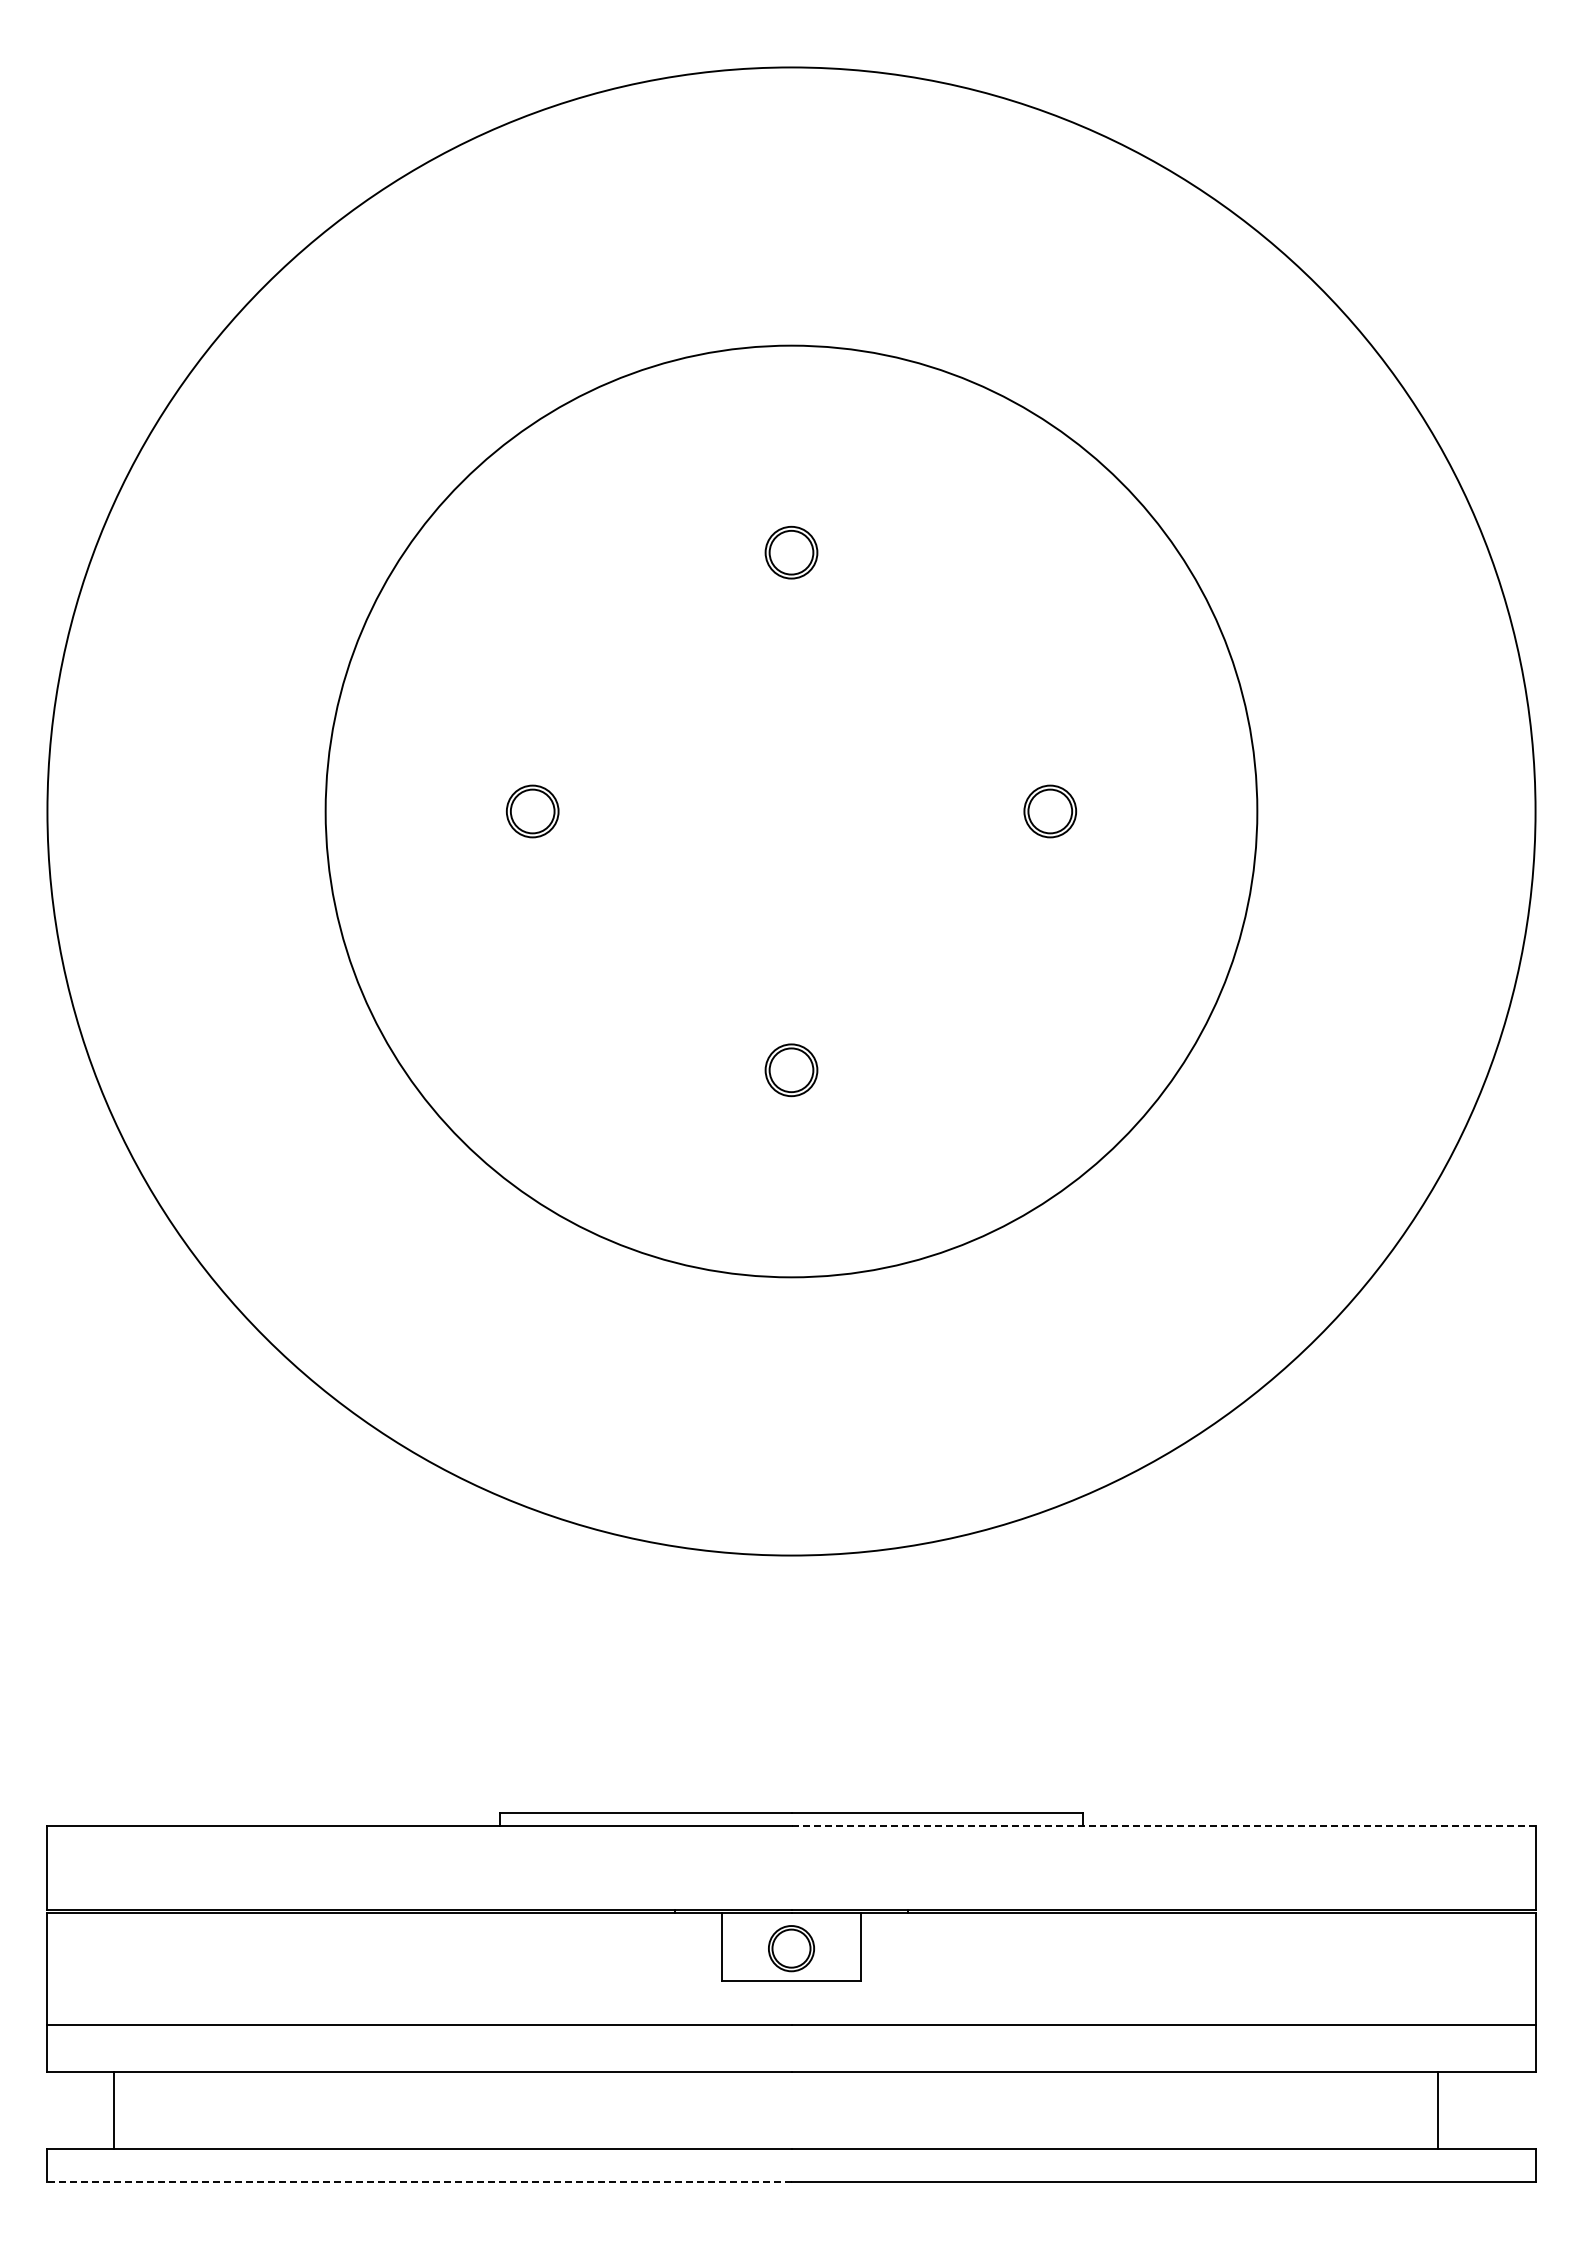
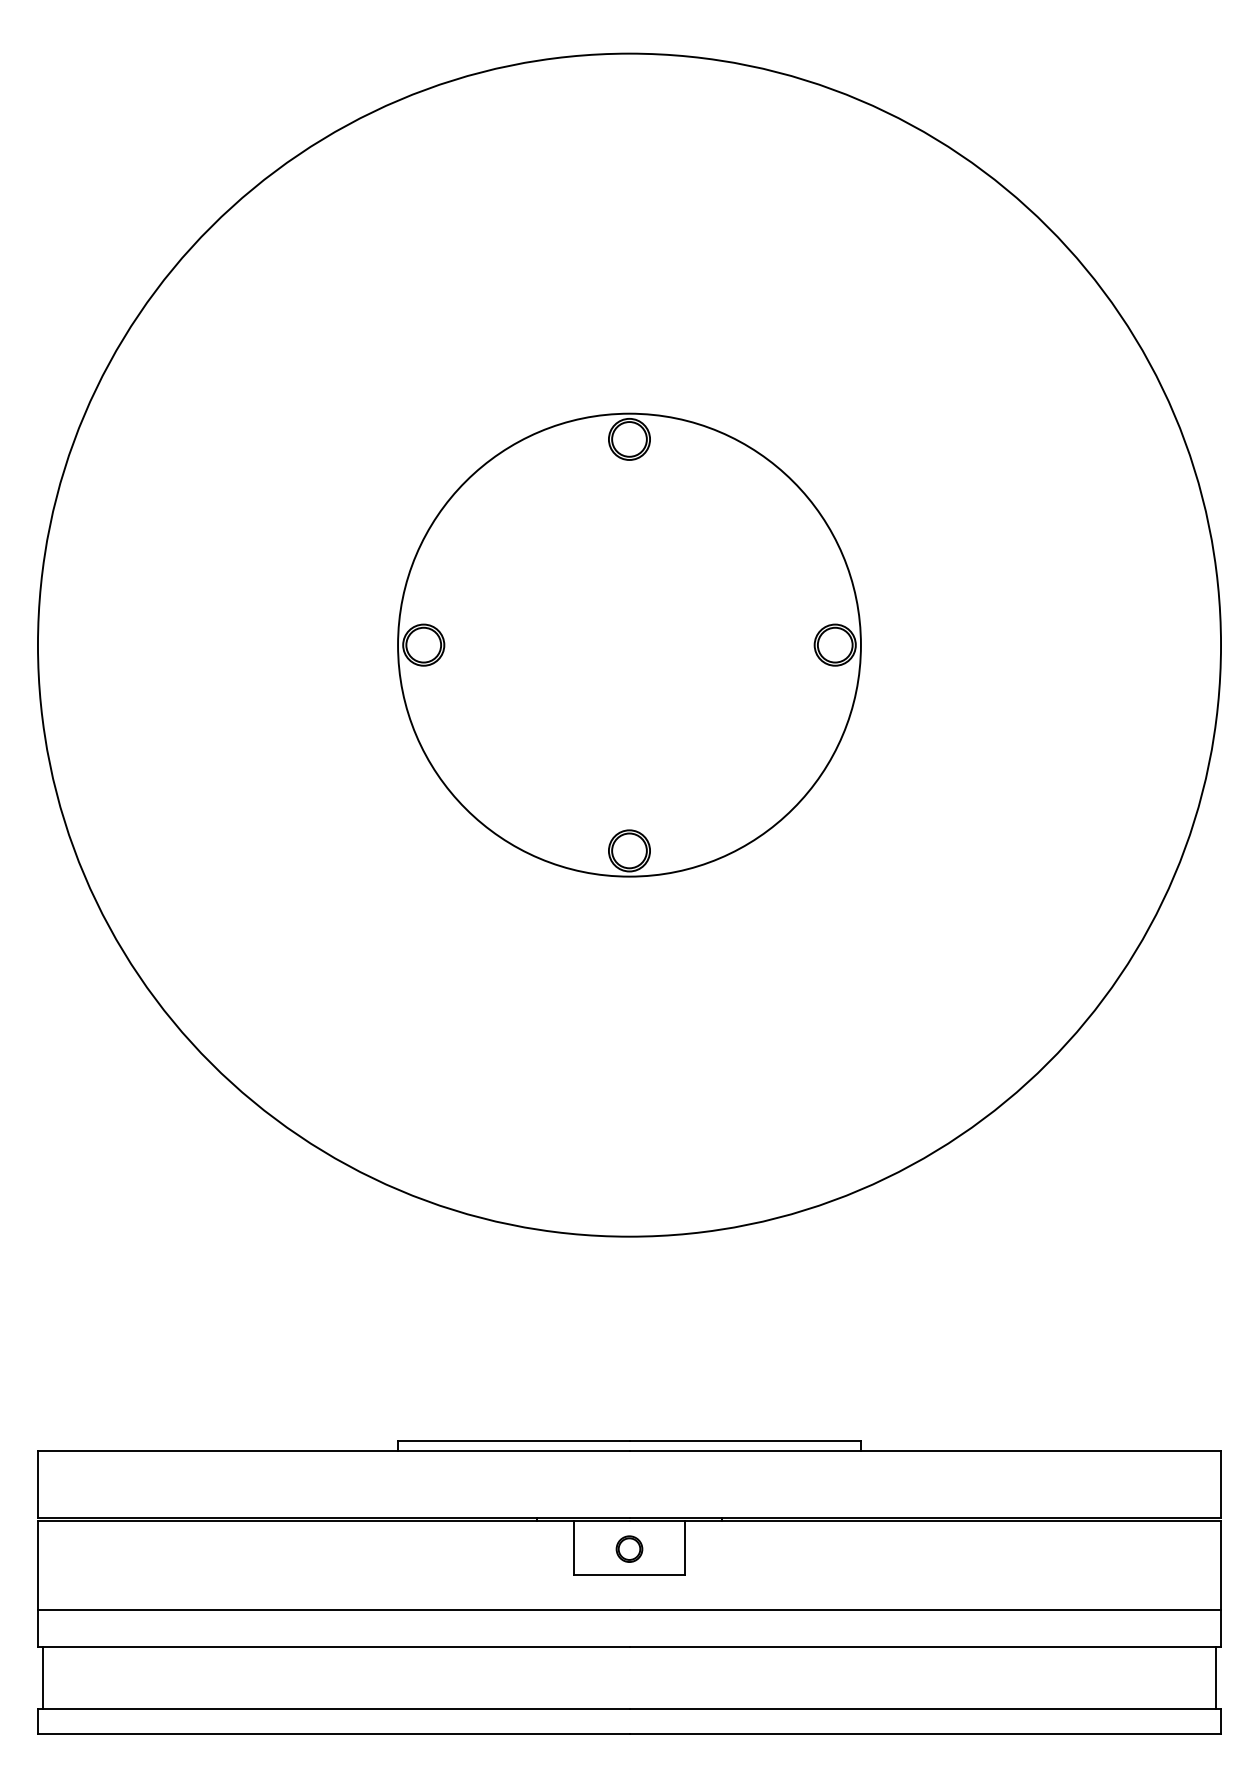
circle: (791, 811) -> (629, 645), size x0.62
line: (1163, 1825) -> (925, 1451), dashed -> solid
part: (791, 1948) -> (629, 1549), size x0.71
line: (113, 2110) -> (42, 1677), moved
line: (1438, 2110) -> (1216, 1677), moved
line: (418, 2181) -> (332, 1734), dashed -> solid

